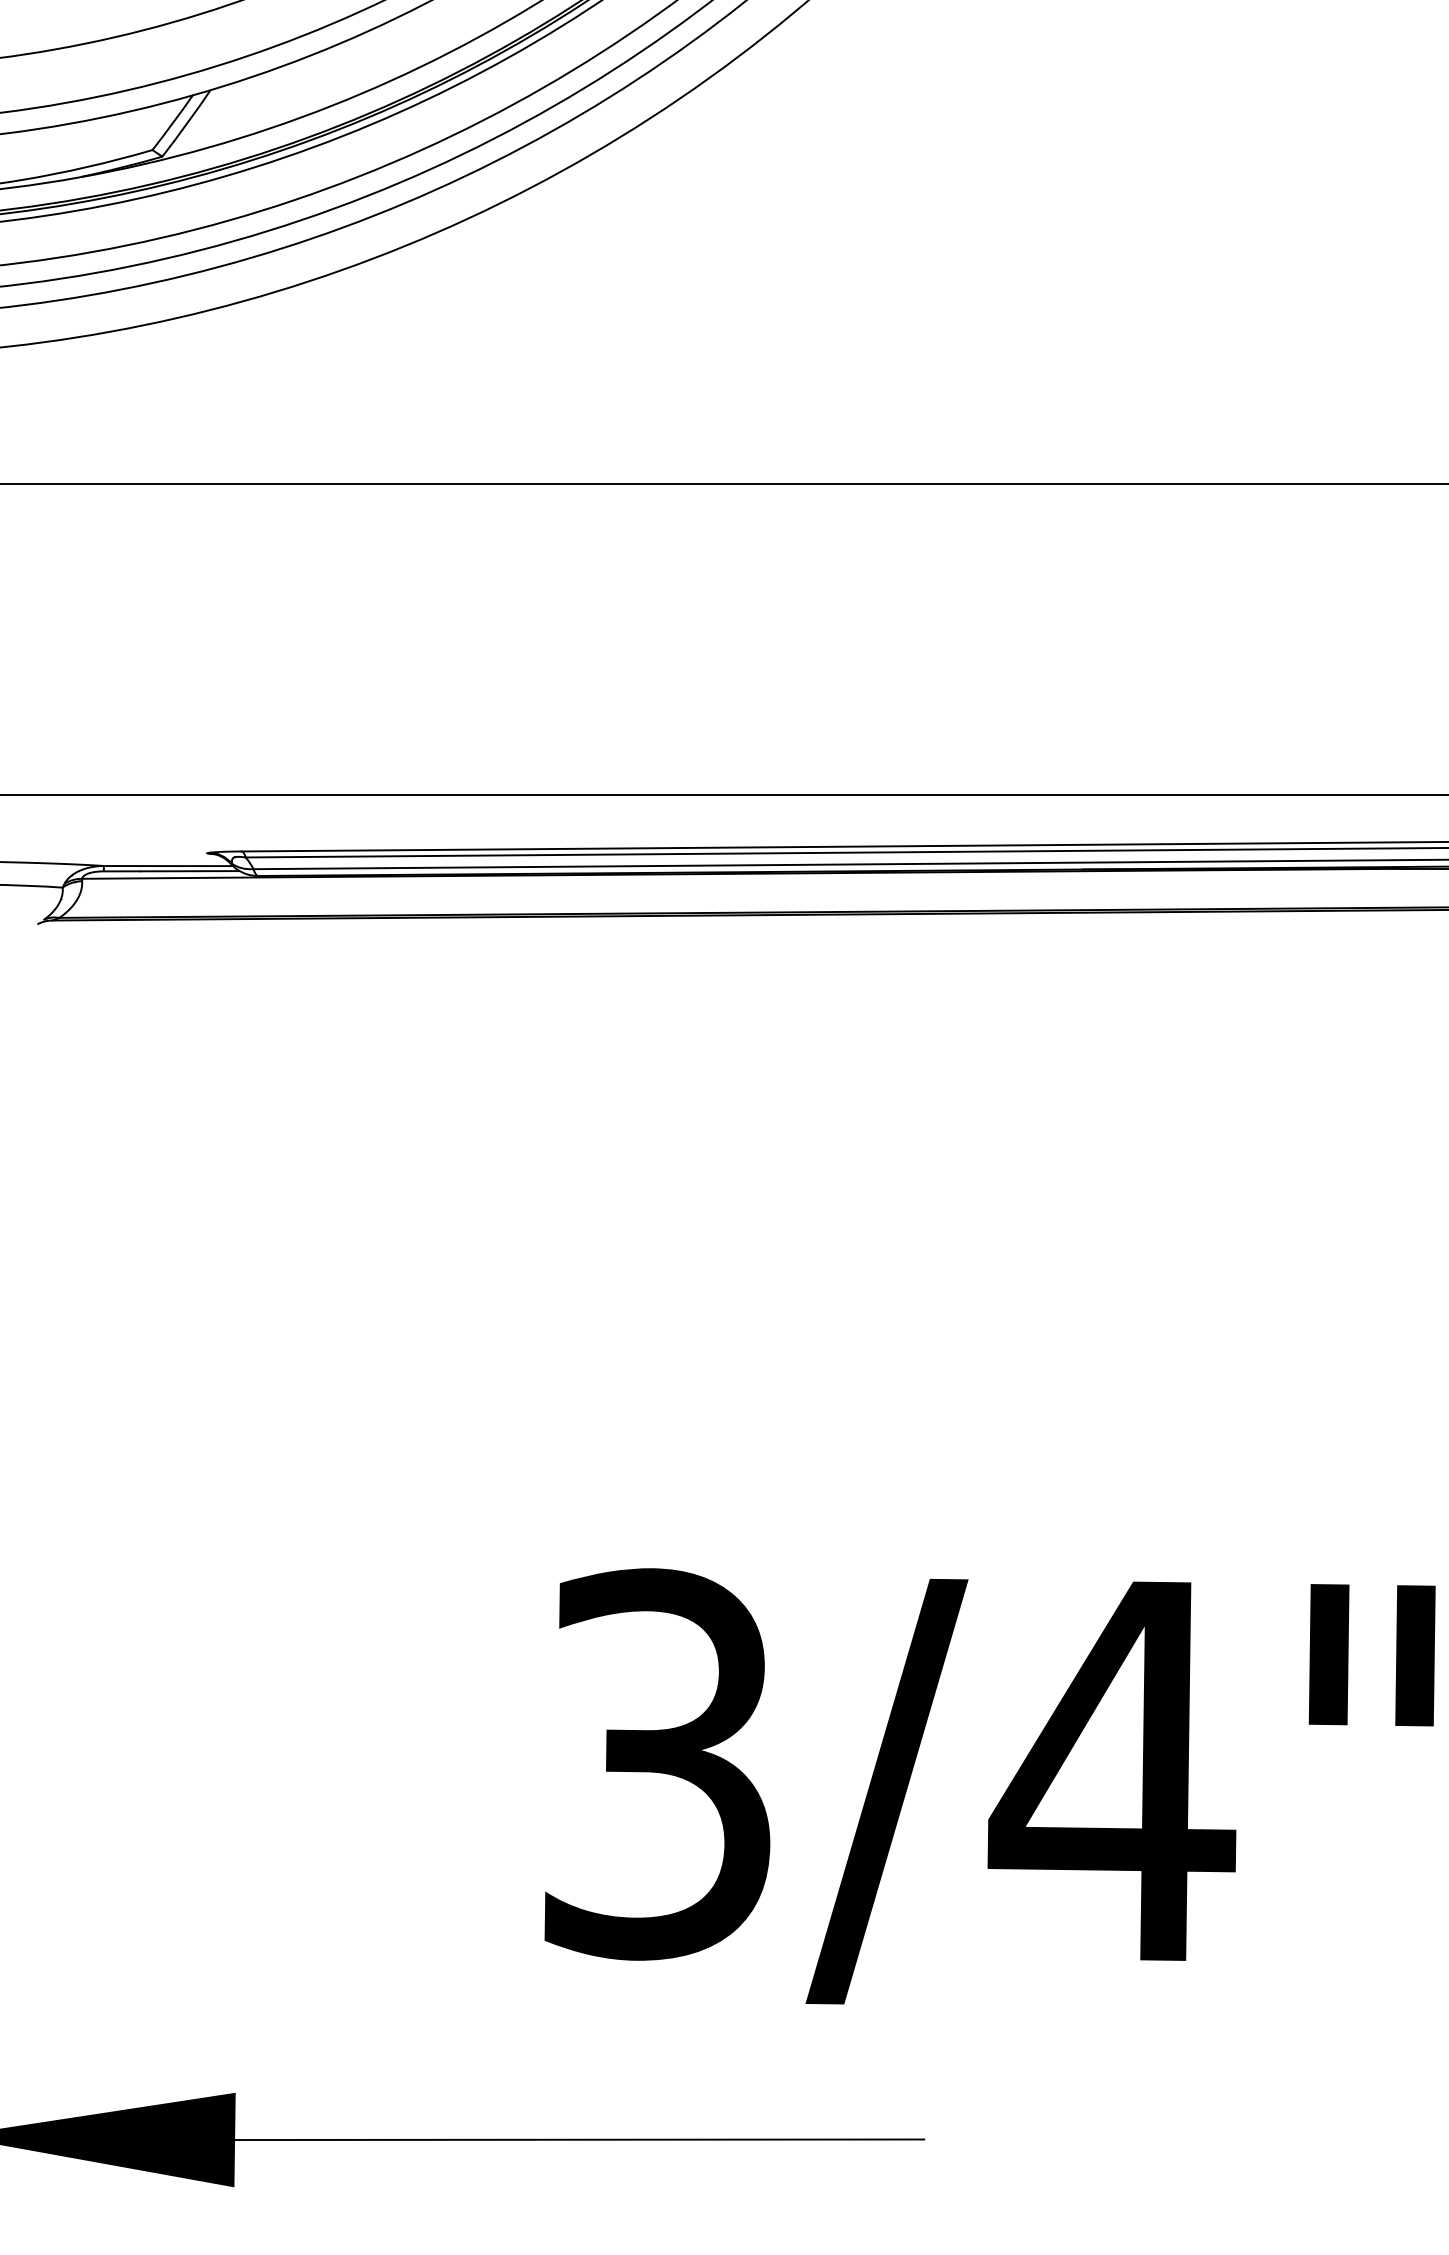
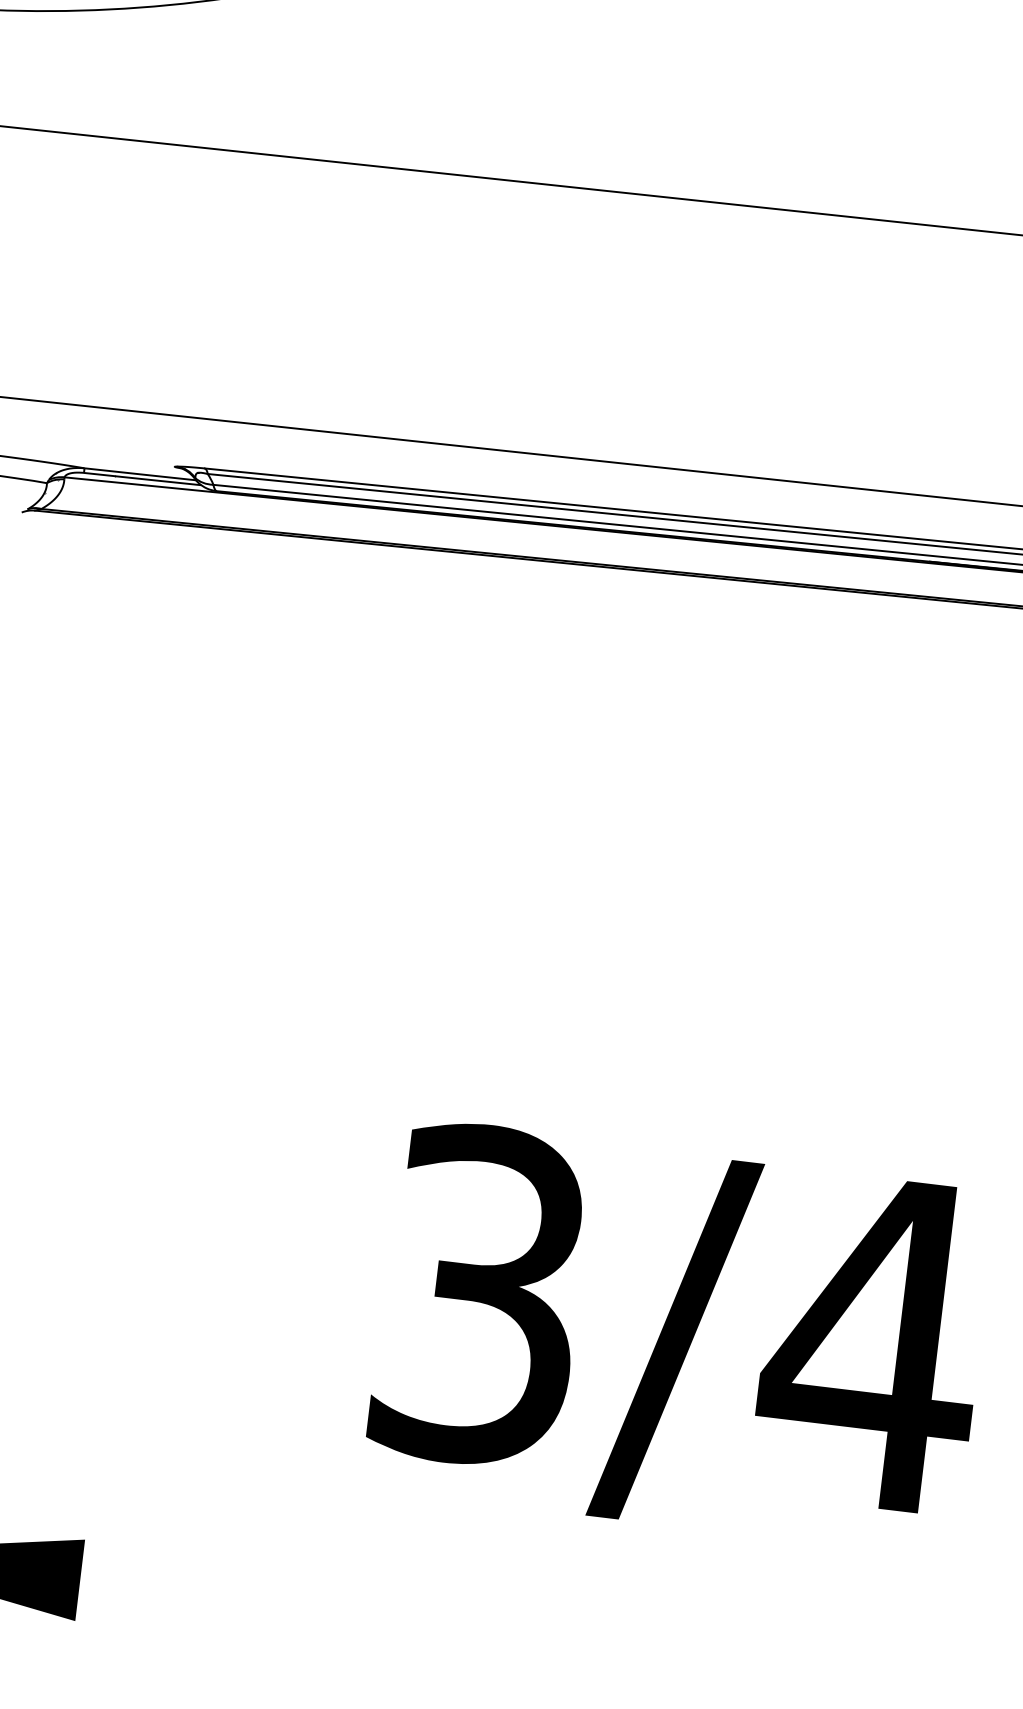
line: (579, 2139) -> (377, 1611), removed

